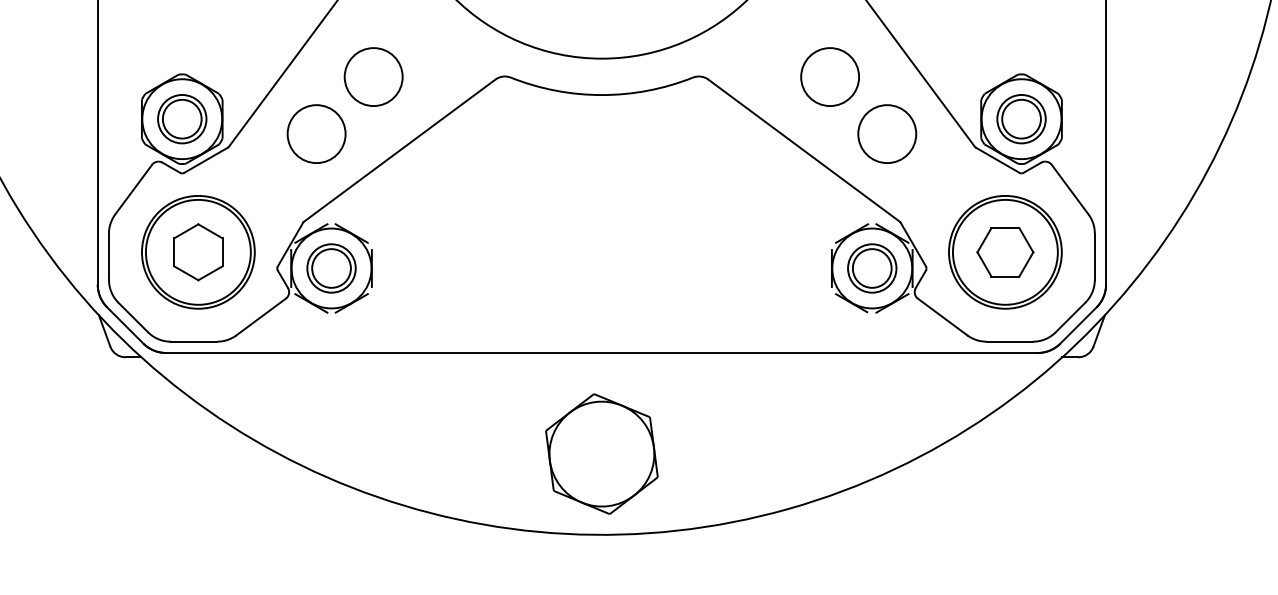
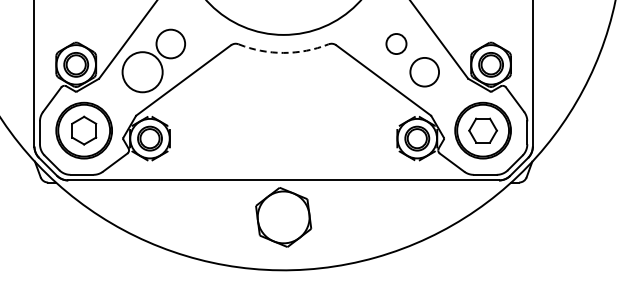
circle: (830, 75) -> (396, 43), size x0.7
arc: (601, 94) -> (283, 52), solid -> dashed
circle: (316, 132) -> (142, 71), size x1.4
part: (601, 454) -> (283, 217), moved

